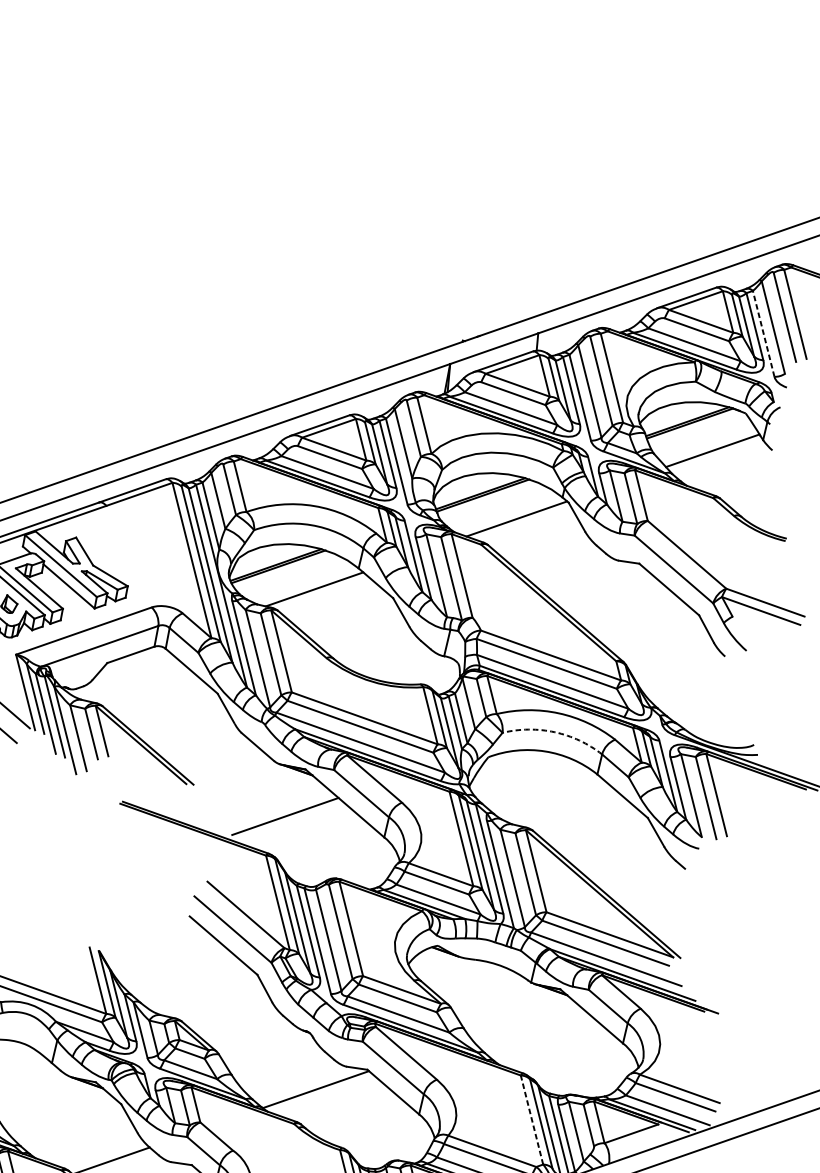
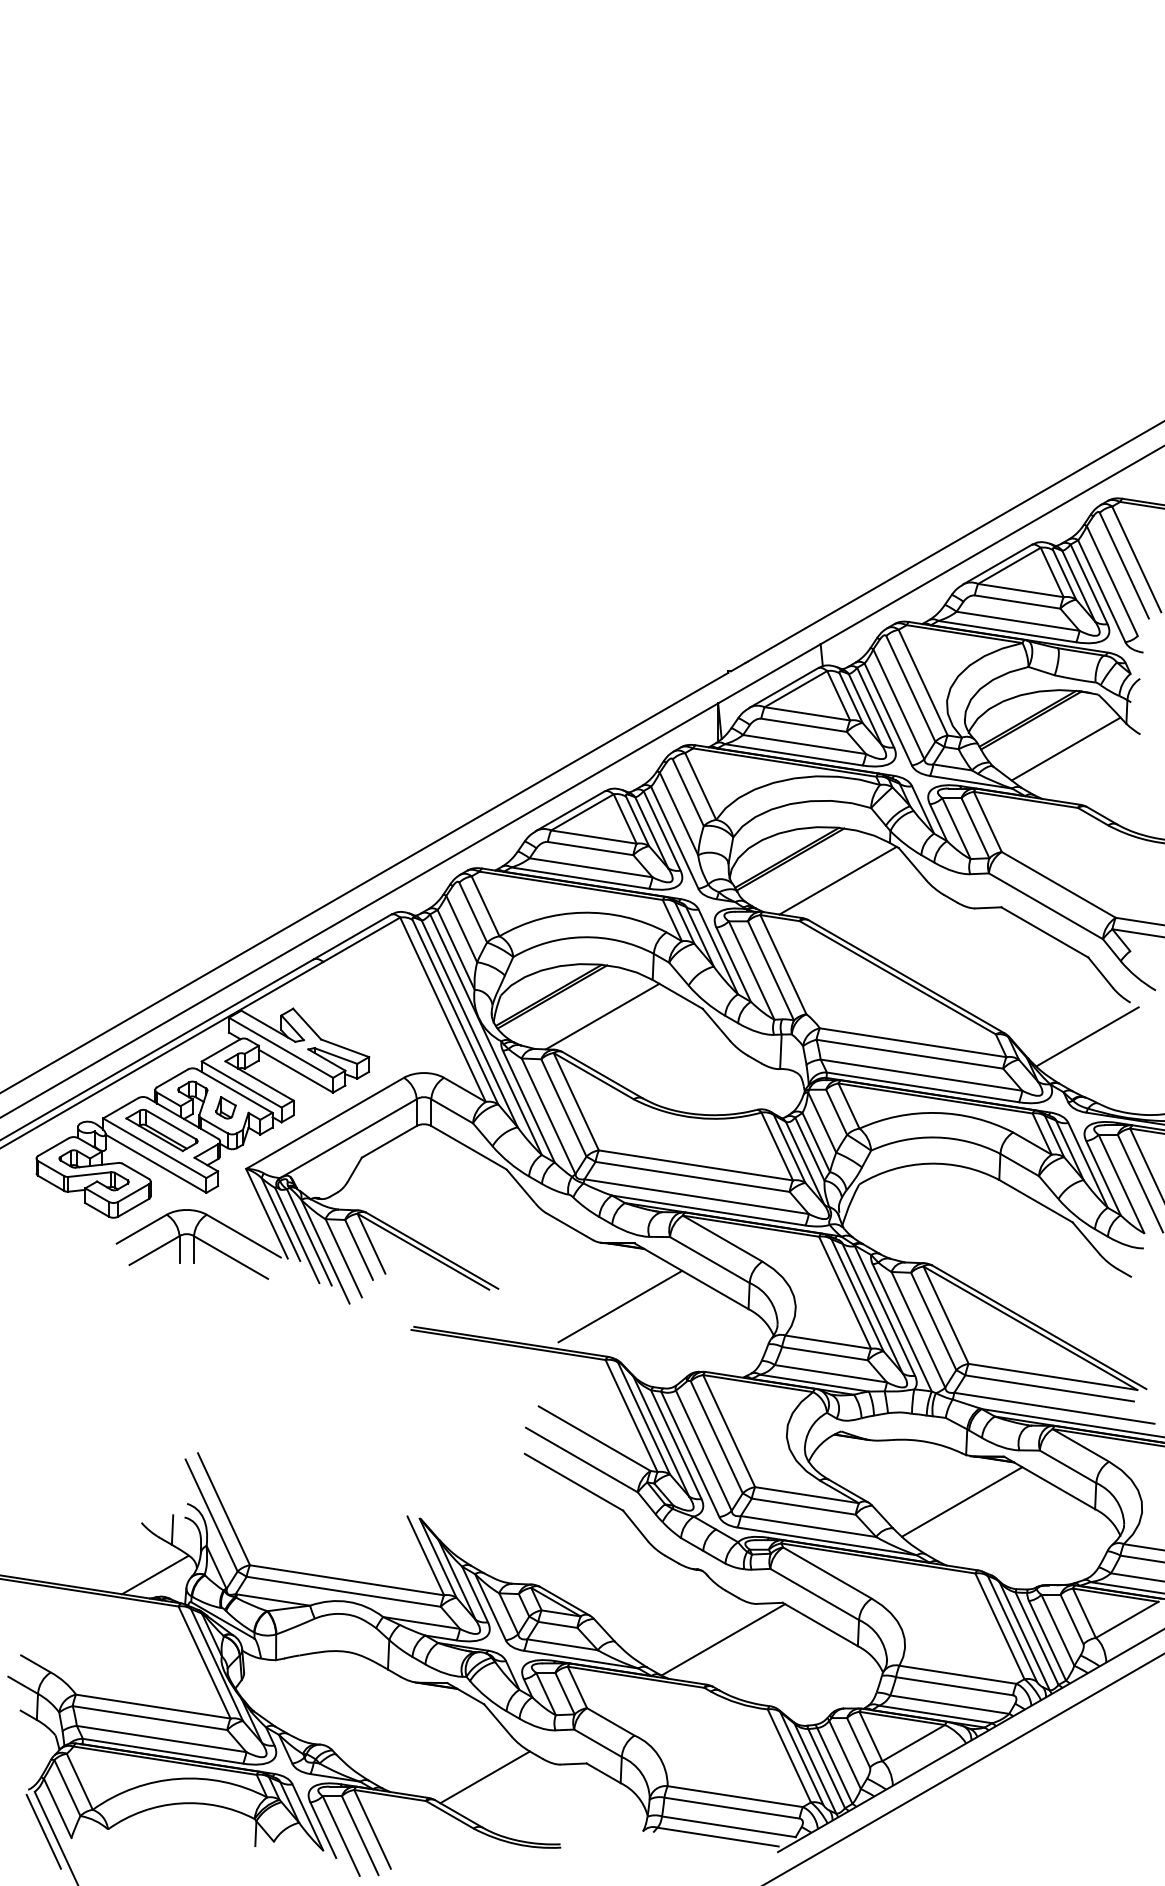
line: (763, 333) -> (1101, 590), dashed -> solid
line: (686, 676) -> (1087, 1036), added
arc: (555, 732) -> (936, 1137), dashed -> solid
line: (521, 1017) -> (962, 1501), added
line: (531, 1119) -> (999, 1625), dashed -> solid

